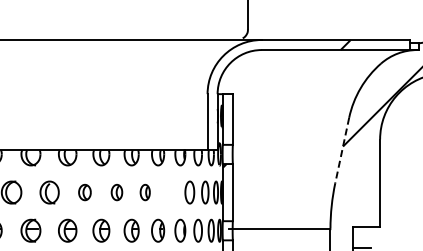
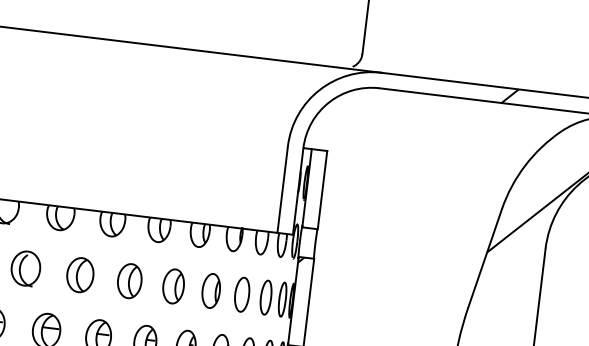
line: (342, 150) -> (485, 258), dashed -> solid
part: (84, 192) -> (79, 274), size x1.43
part: (116, 192) -> (129, 280), size x1.43
part: (144, 192) -> (172, 286), size x1.43
part: (169, 192) -> (210, 290), added

